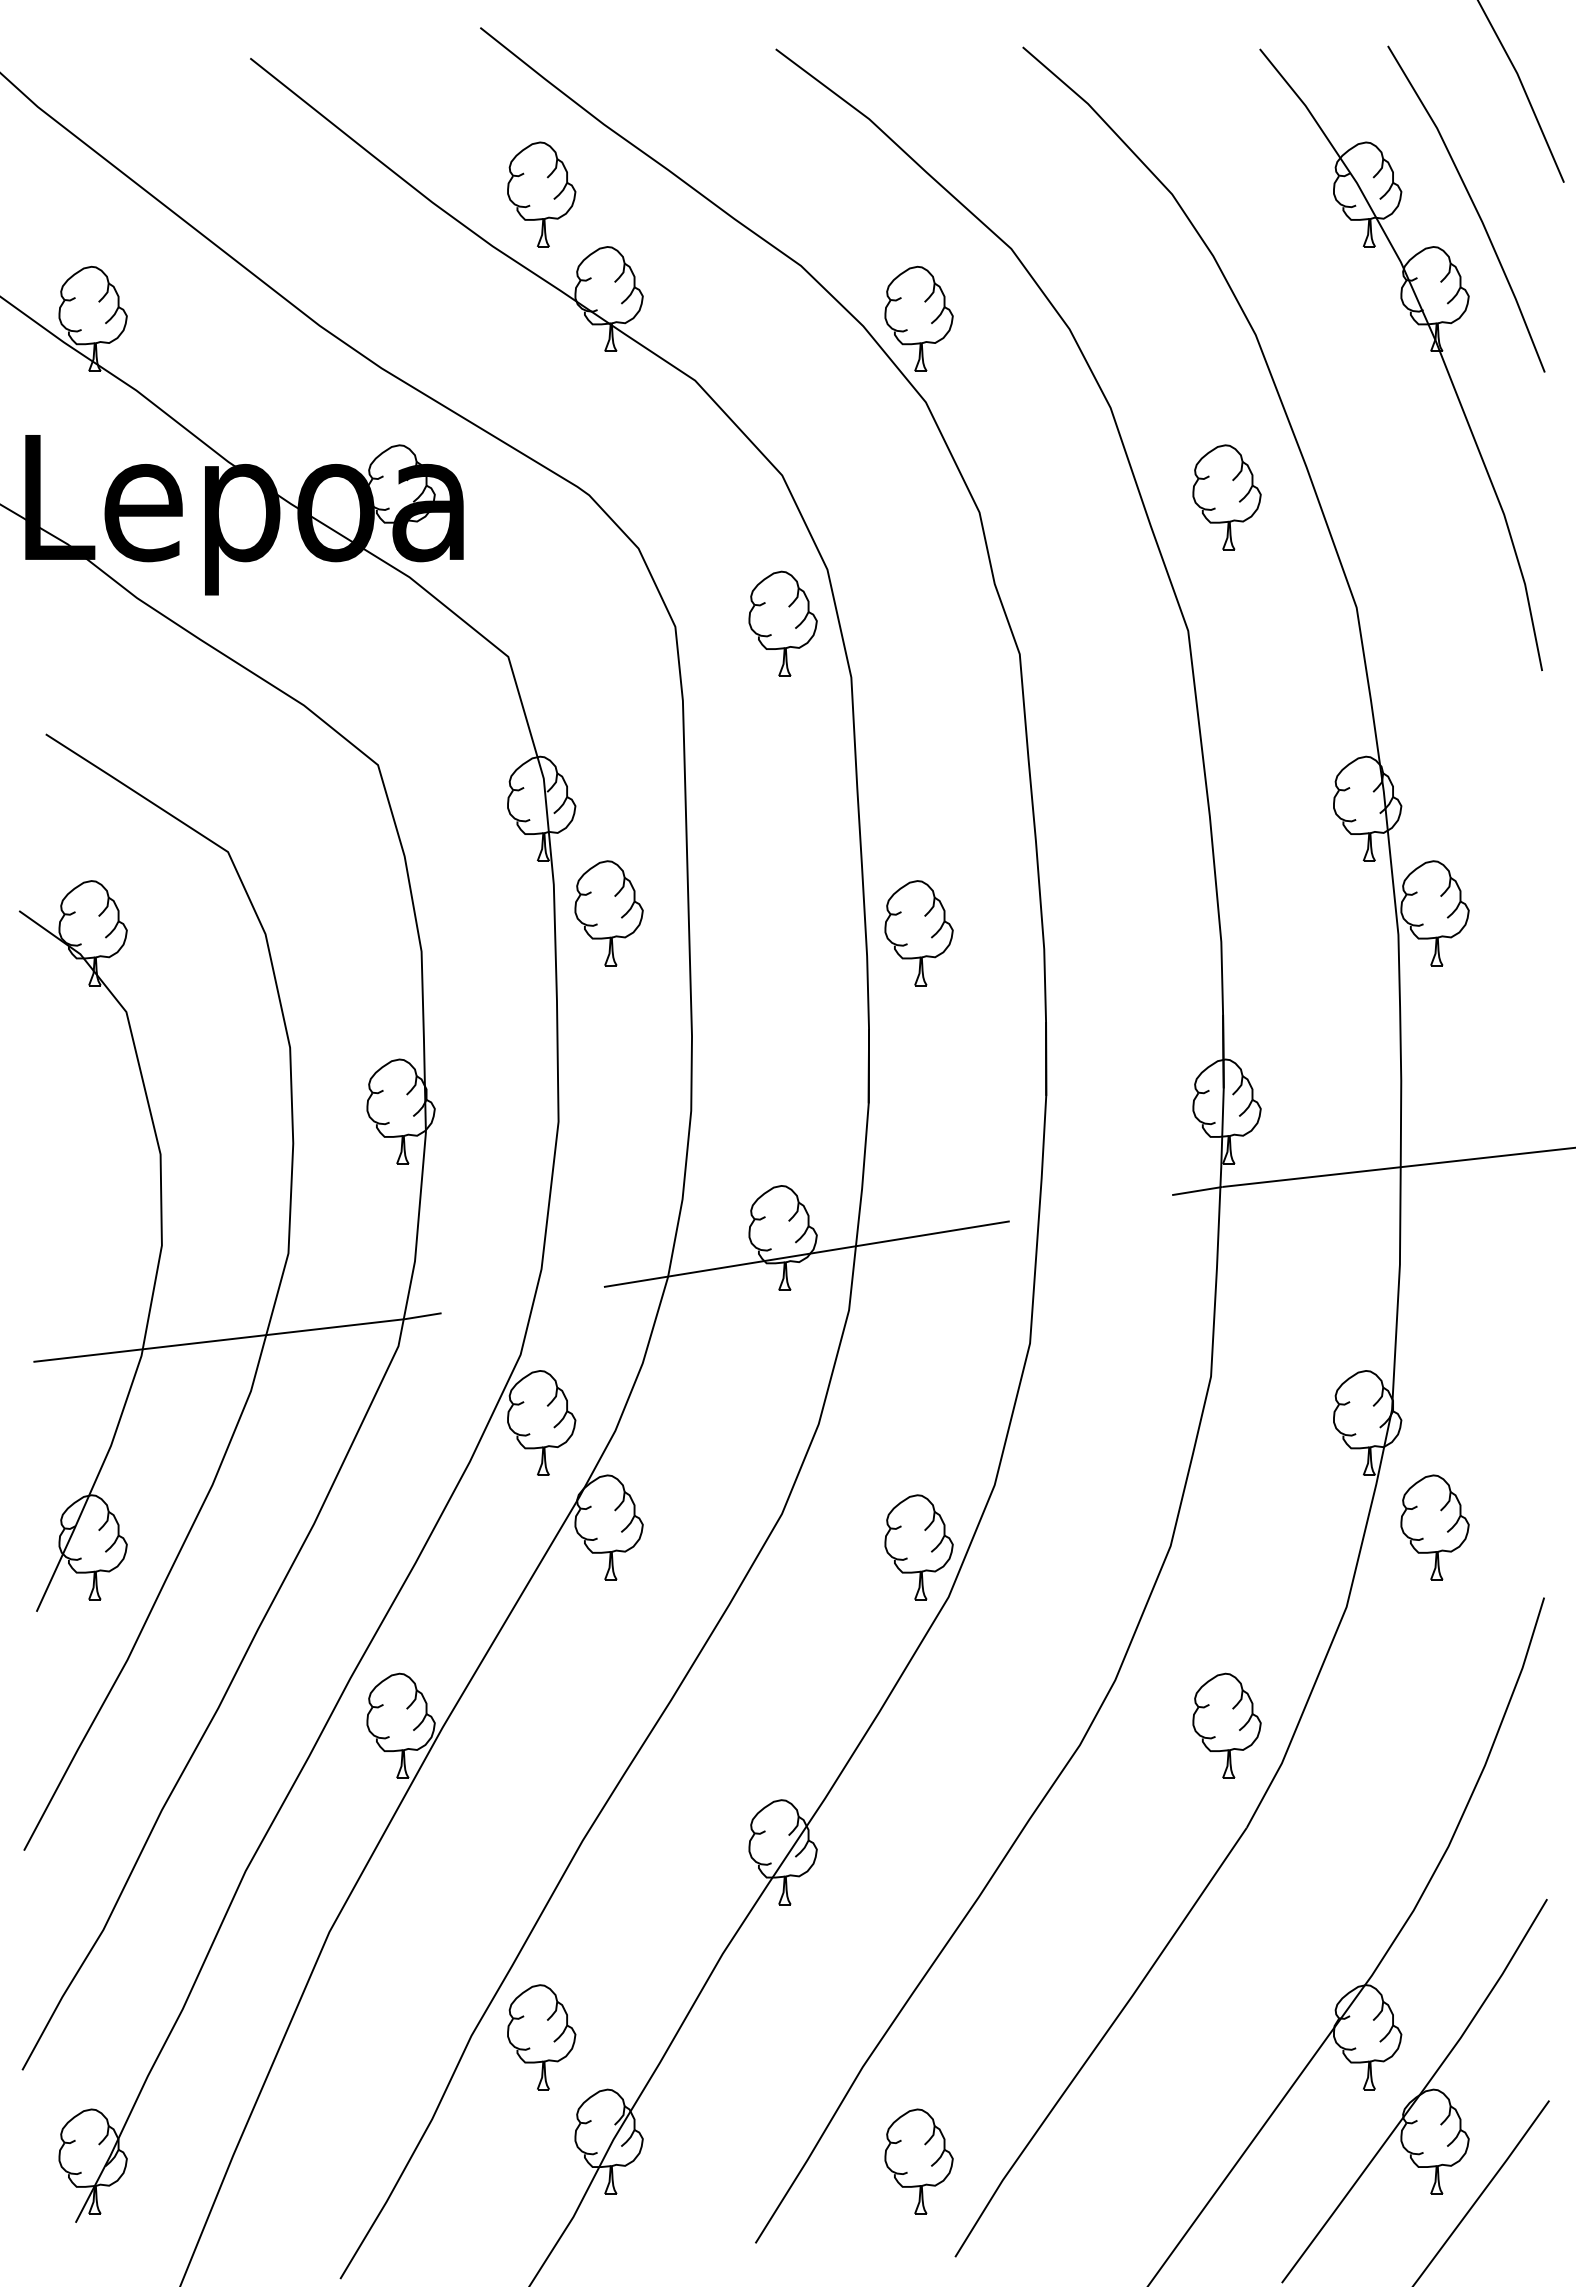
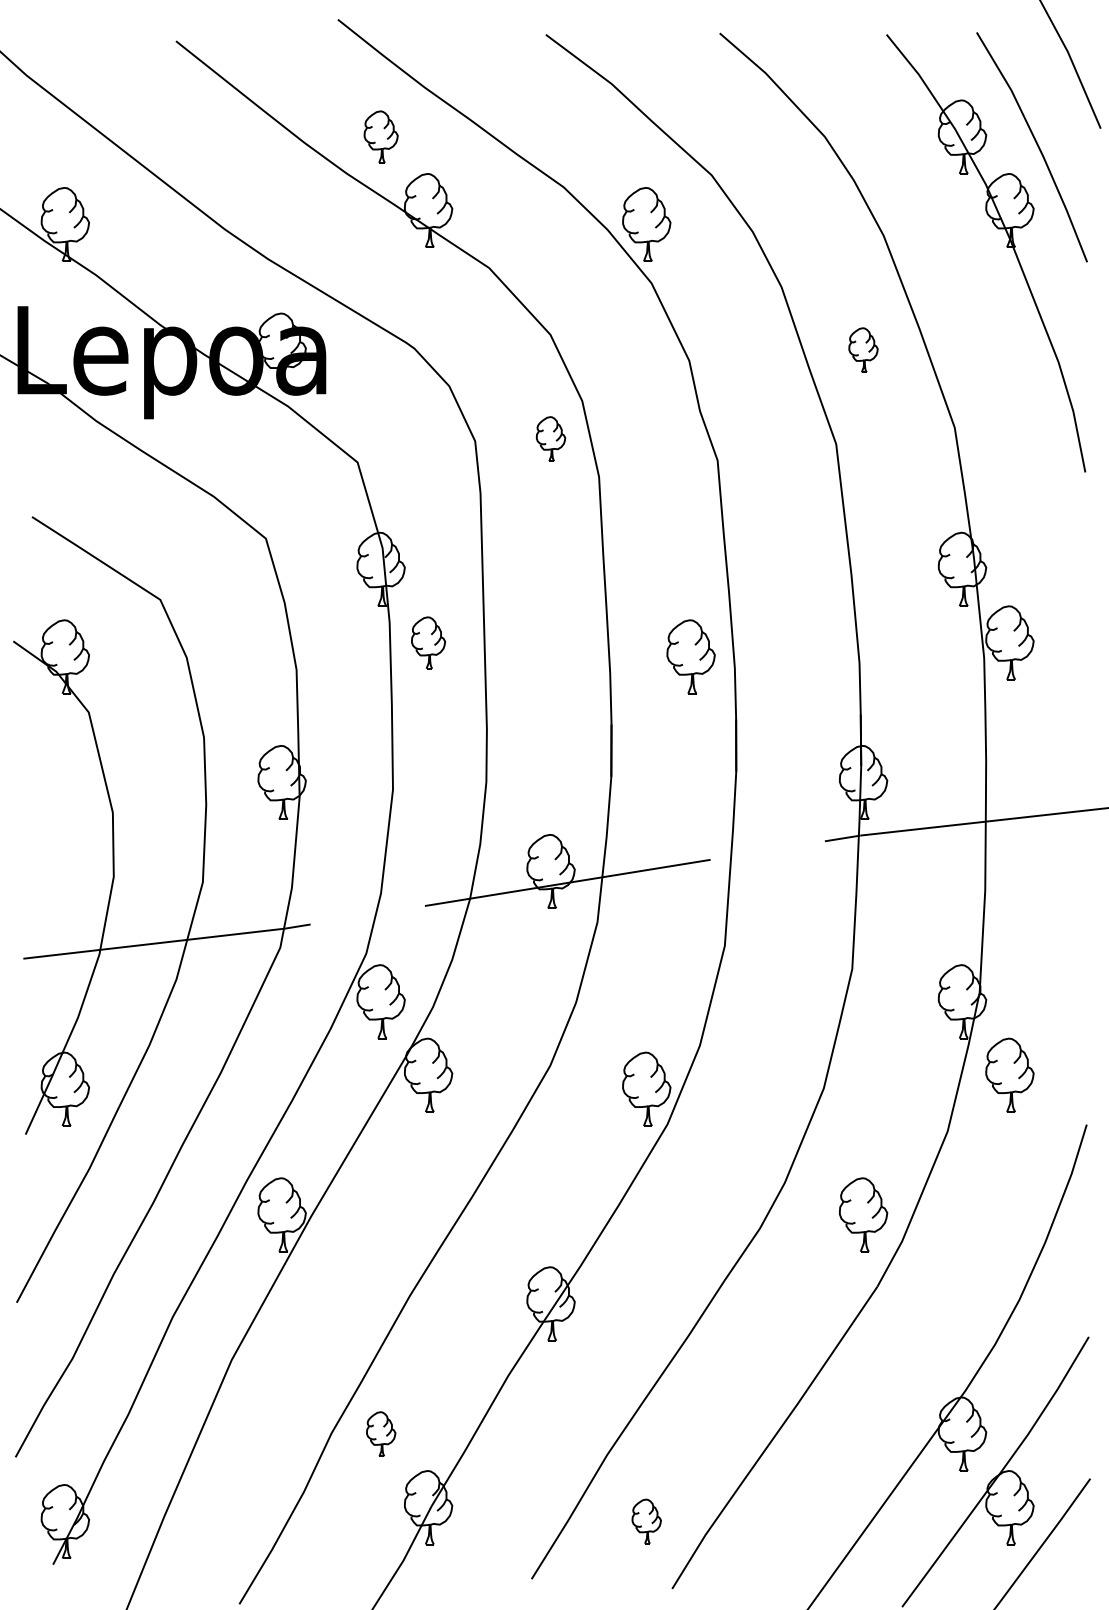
part: (541, 194) -> (380, 136), size x0.7
part: (1226, 497) -> (863, 350), size x0.6
part: (782, 623) -> (550, 438), size x0.6
part: (608, 913) -> (428, 643), size x0.7
part: (918, 933) -> (690, 657), moved
part: (541, 2037) -> (380, 1434), size x0.6
part: (918, 2161) -> (646, 1521), size x0.6

